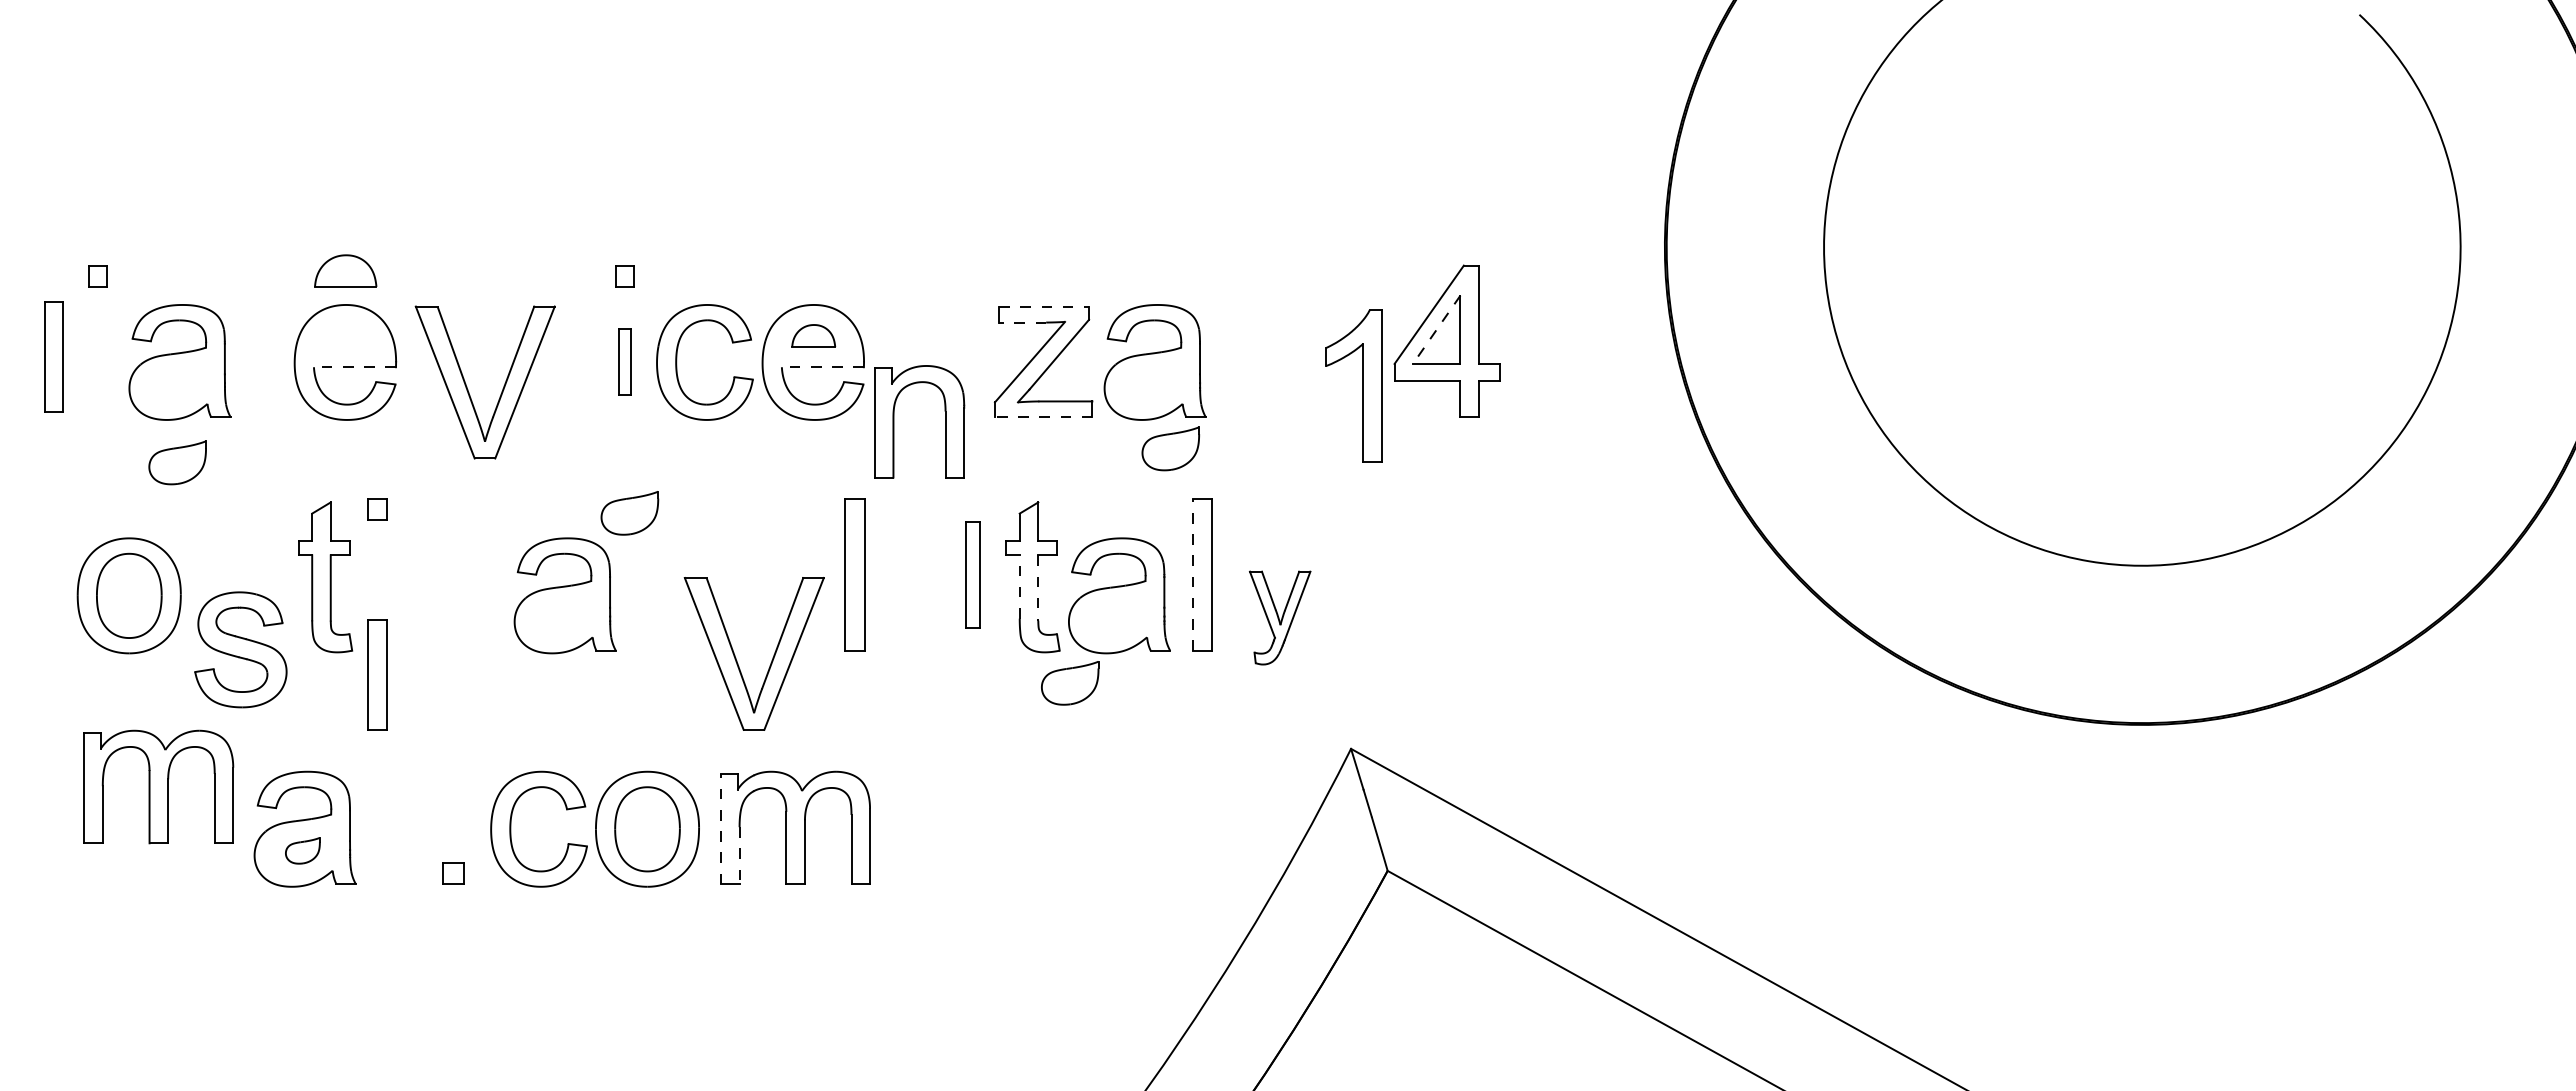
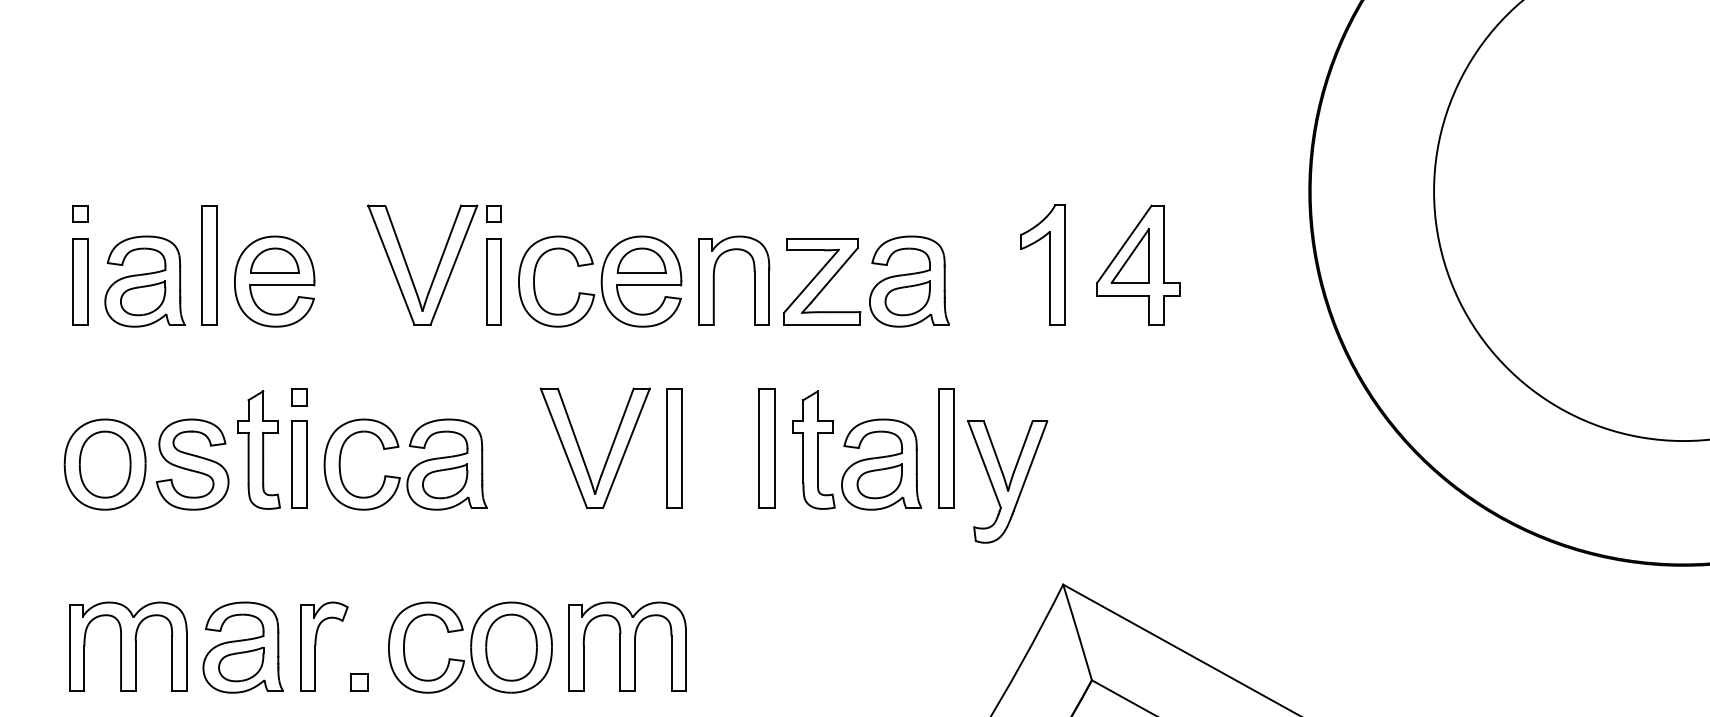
part: (345, 270) -> (274, 260), moved
line: (1044, 307) -> (822, 238), dashed -> solid
line: (1022, 322) -> (805, 250), dashed -> solid
line: (1436, 329) -> (1130, 255), dashed -> solid
part: (813, 335) -> (641, 260), size x1.43
part: (262, 341) -> (209, 265), added
part: (53, 356) -> (80, 280), moved
part: (624, 361) -> (493, 280), size x1.67
line: (354, 367) -> (281, 285), dashed -> solid
line: (822, 367) -> (648, 285), dashed -> solid
part: (1362, 385) -> (1049, 264), moved
part: (467, 386) -> (408, 268), moved
line: (1043, 417) -> (822, 324), dashed -> solid
part: (894, 421) -> (714, 280), moved
part: (1170, 448) -> (907, 298), moved
part: (177, 462) -> (143, 298), moved
part: (629, 513) -> (444, 481), moved
part: (972, 574) -> (766, 447), size x1.43
line: (1192, 574) -> (938, 447), dashed -> solid
line: (1019, 587) -> (803, 458), dashed -> solid
line: (1038, 588) -> (818, 458), dashed -> solid
part: (429, 595) -> (340, 464), added
part: (1279, 617) -> (1007, 481), size x1.67
part: (240, 649) -> (192, 464), moved
part: (736, 657) -> (581, 451), moved
part: (377, 674) -> (299, 464), moved
part: (1070, 683) -> (880, 481), moved
part: (158, 786) -> (128, 646), moved
part: (398, 826) -> (316, 645), added
line: (720, 828) -> (568, 647), dashed -> solid
part: (302, 850) -> (241, 664), size x1.67
line: (739, 855) -> (583, 668), dashed -> solid

